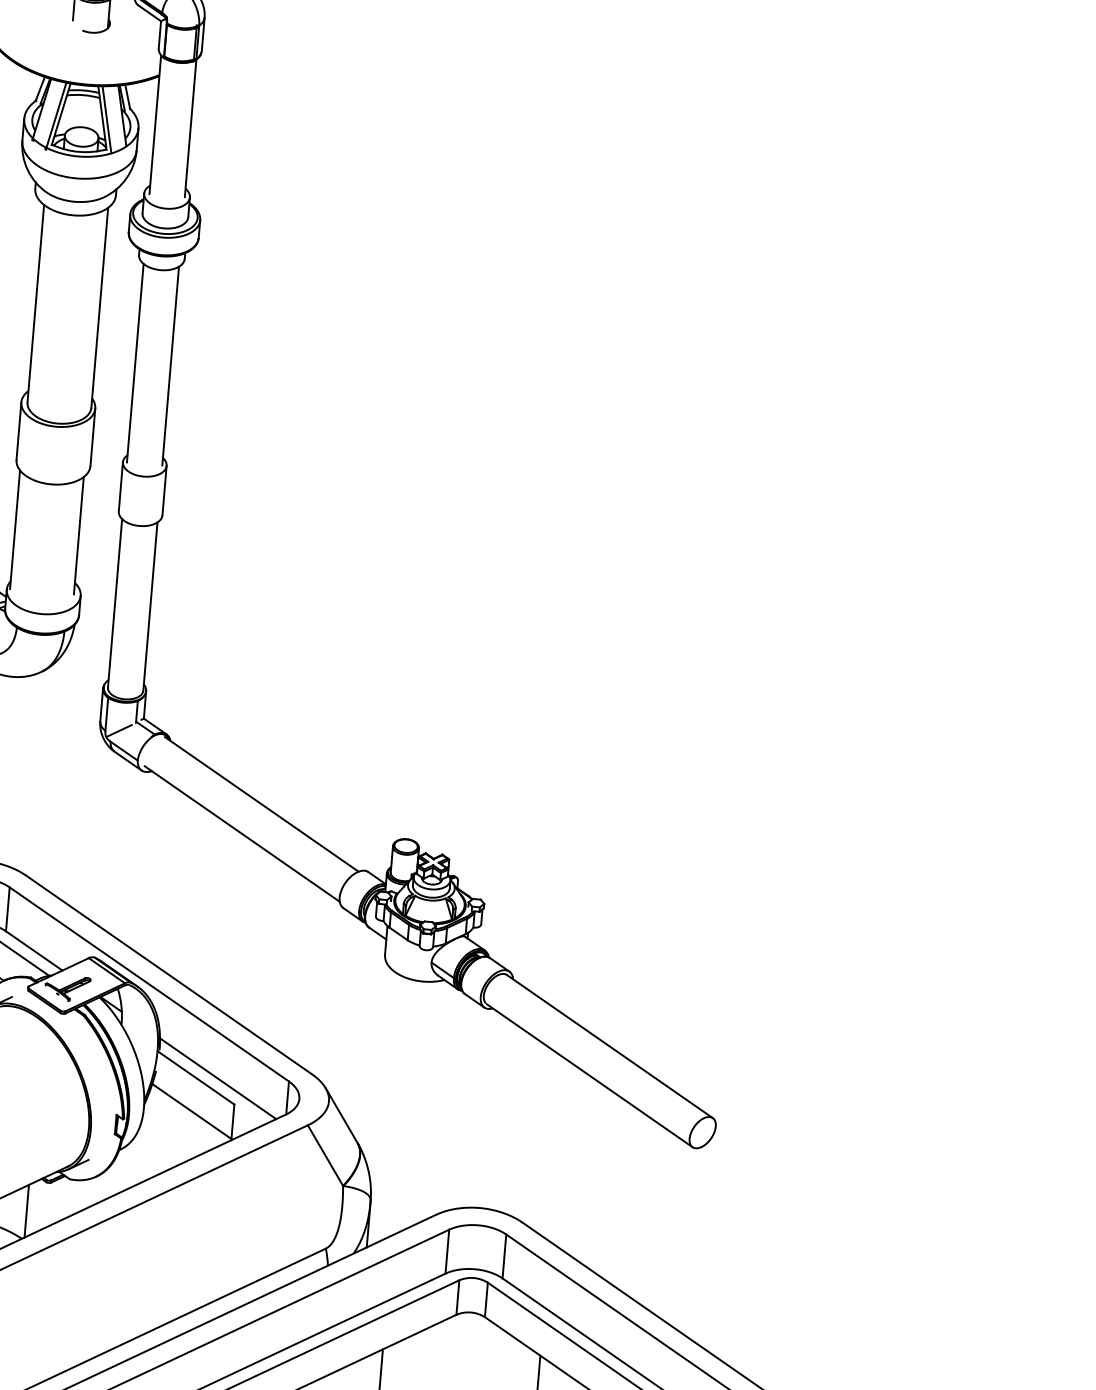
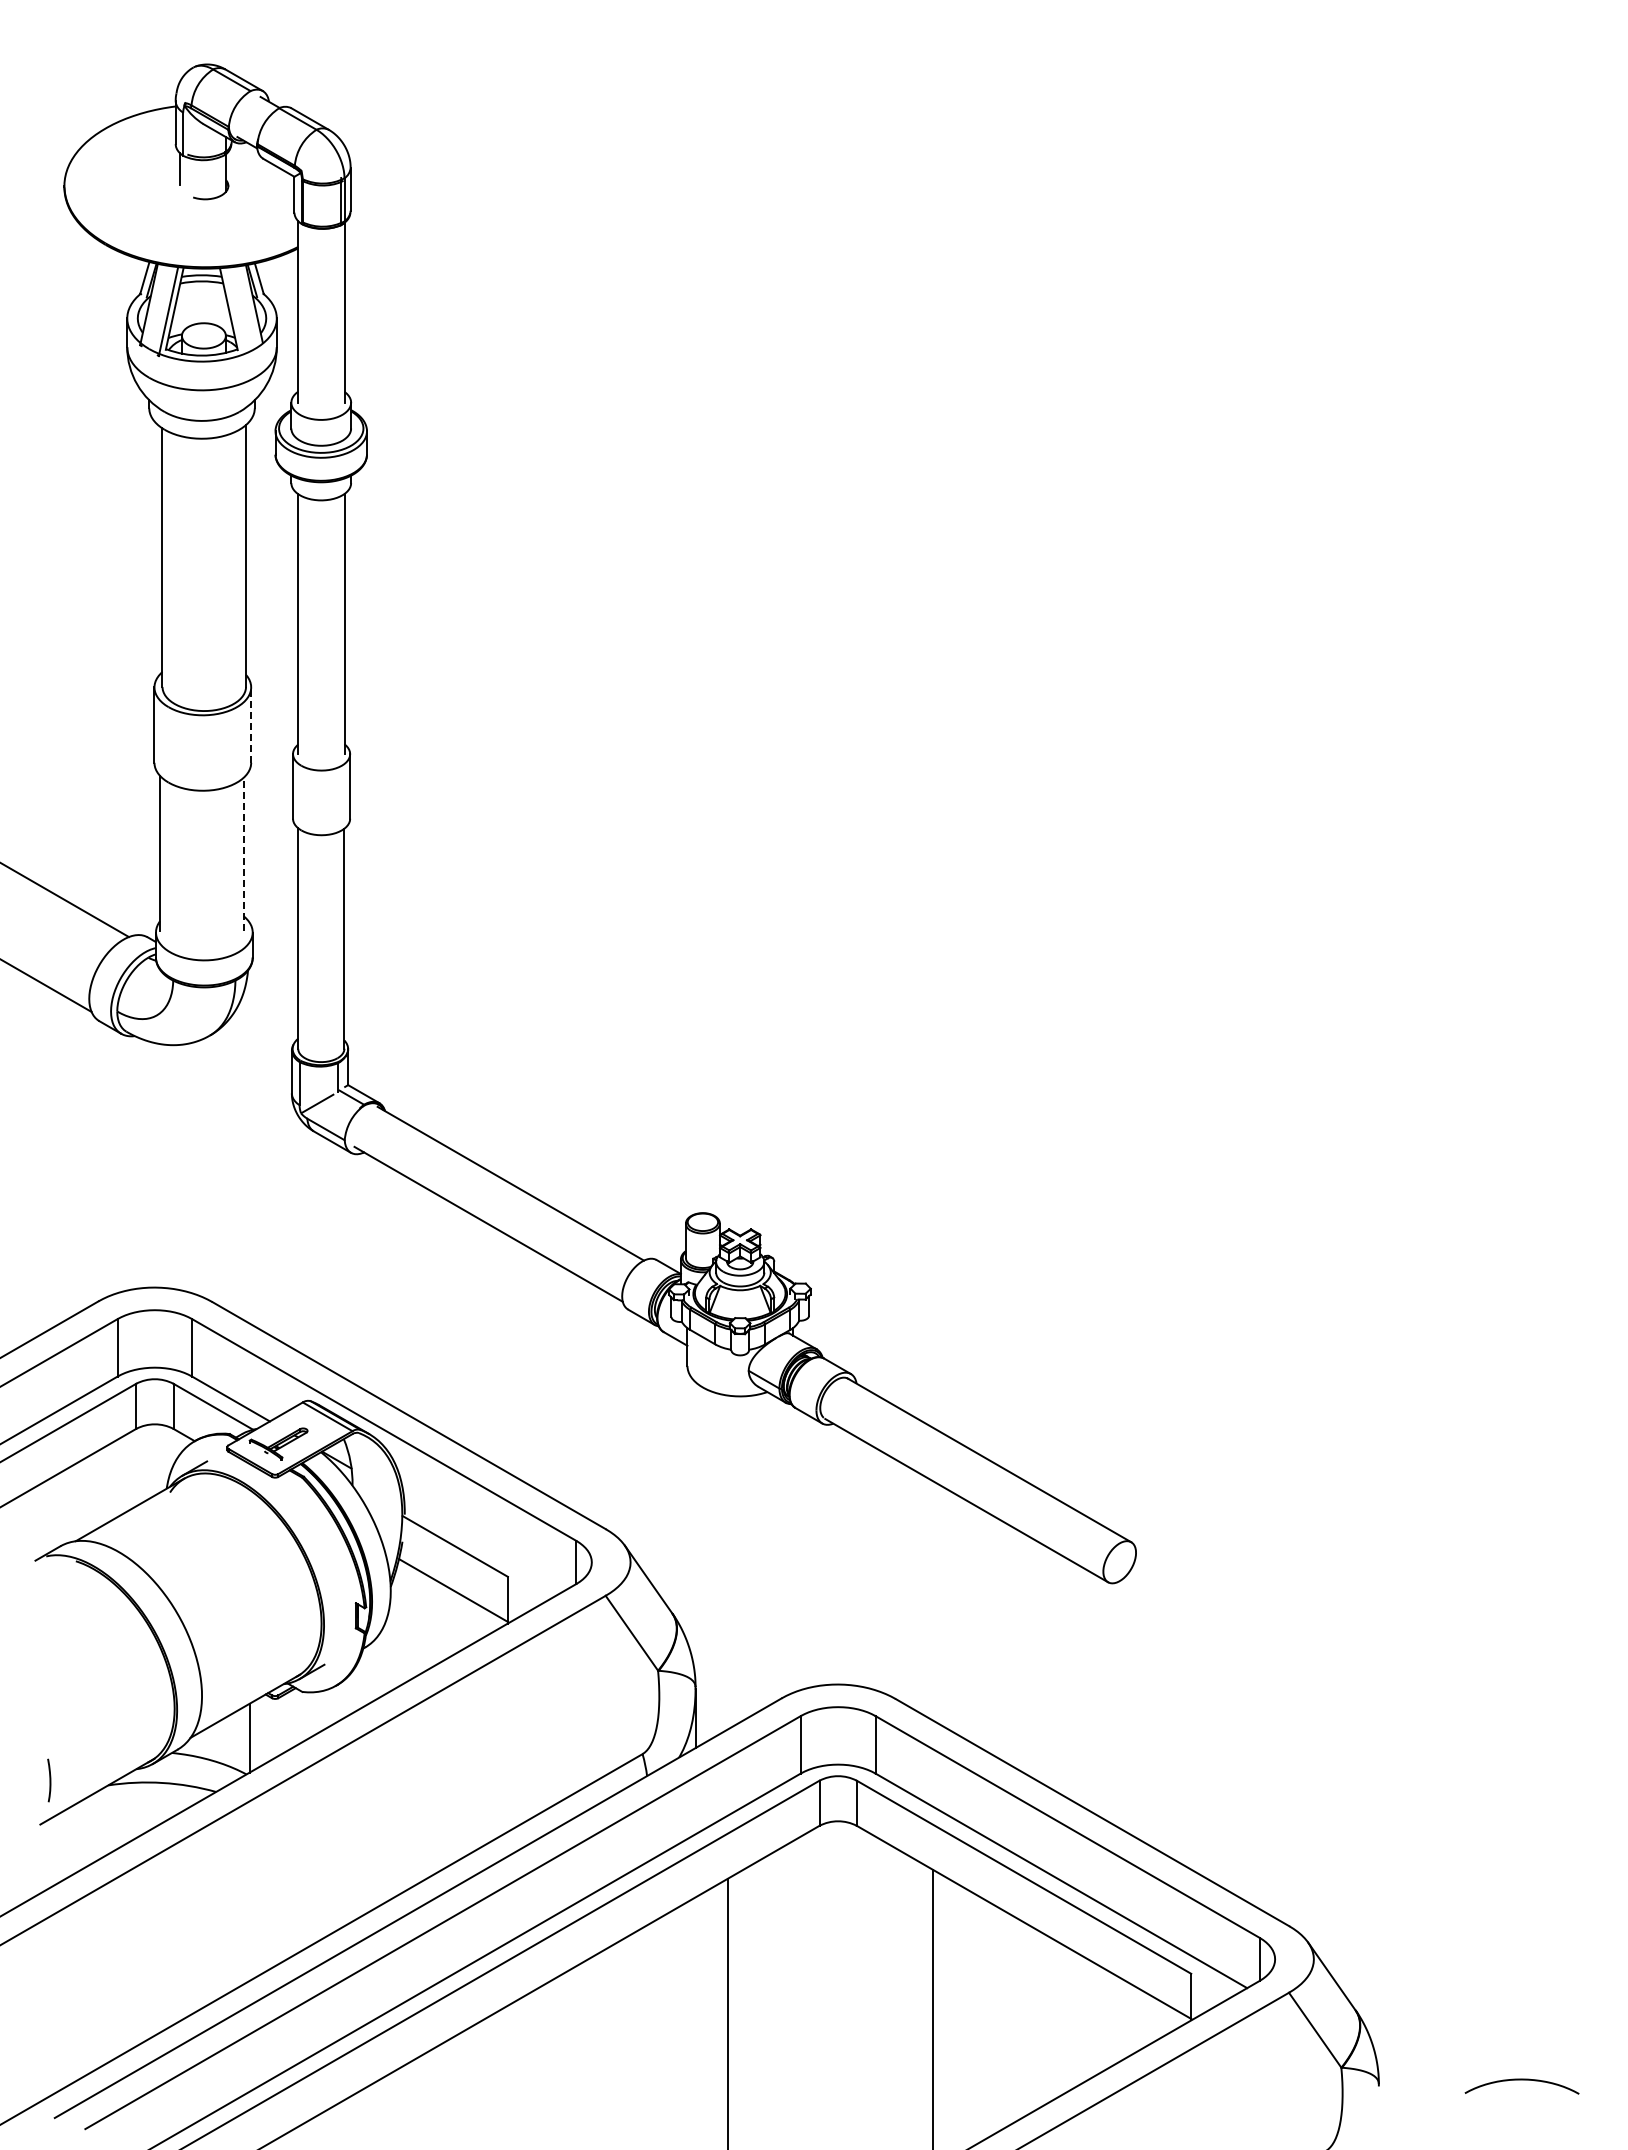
line: (106, 119) -> (234, 310), removed
line: (93, 437) -> (251, 725), solid -> dashed
line: (78, 535) -> (243, 854), solid -> dashed
line: (217, 1078) -> (483, 1544), removed

